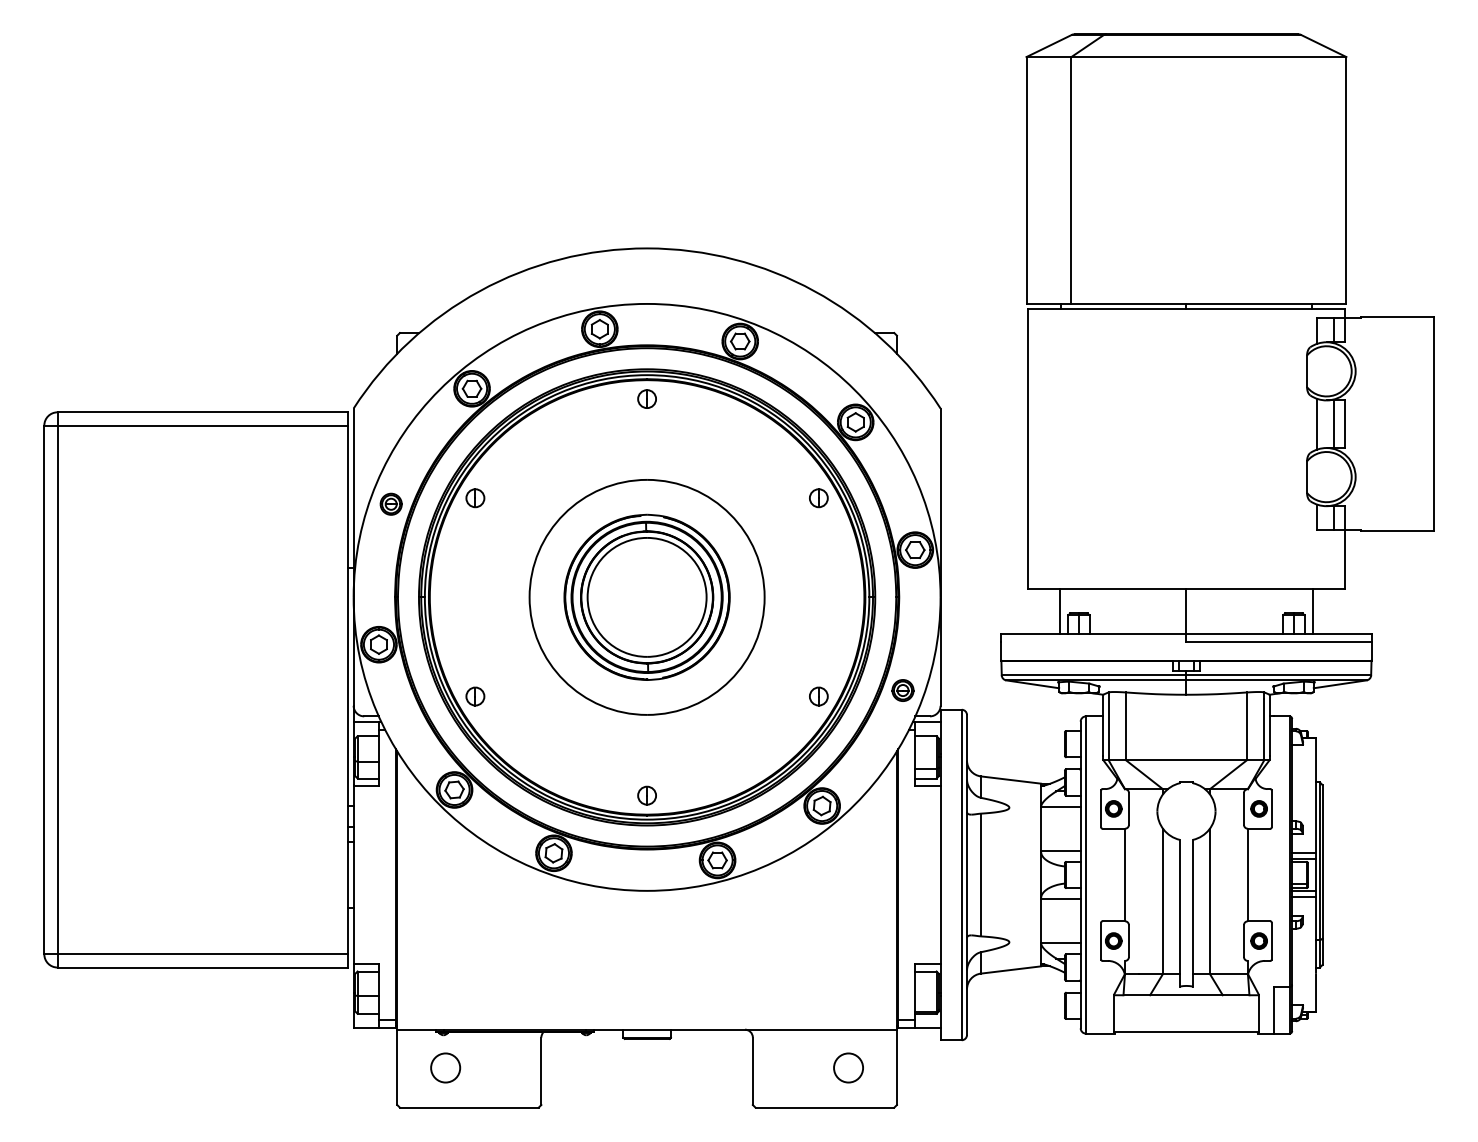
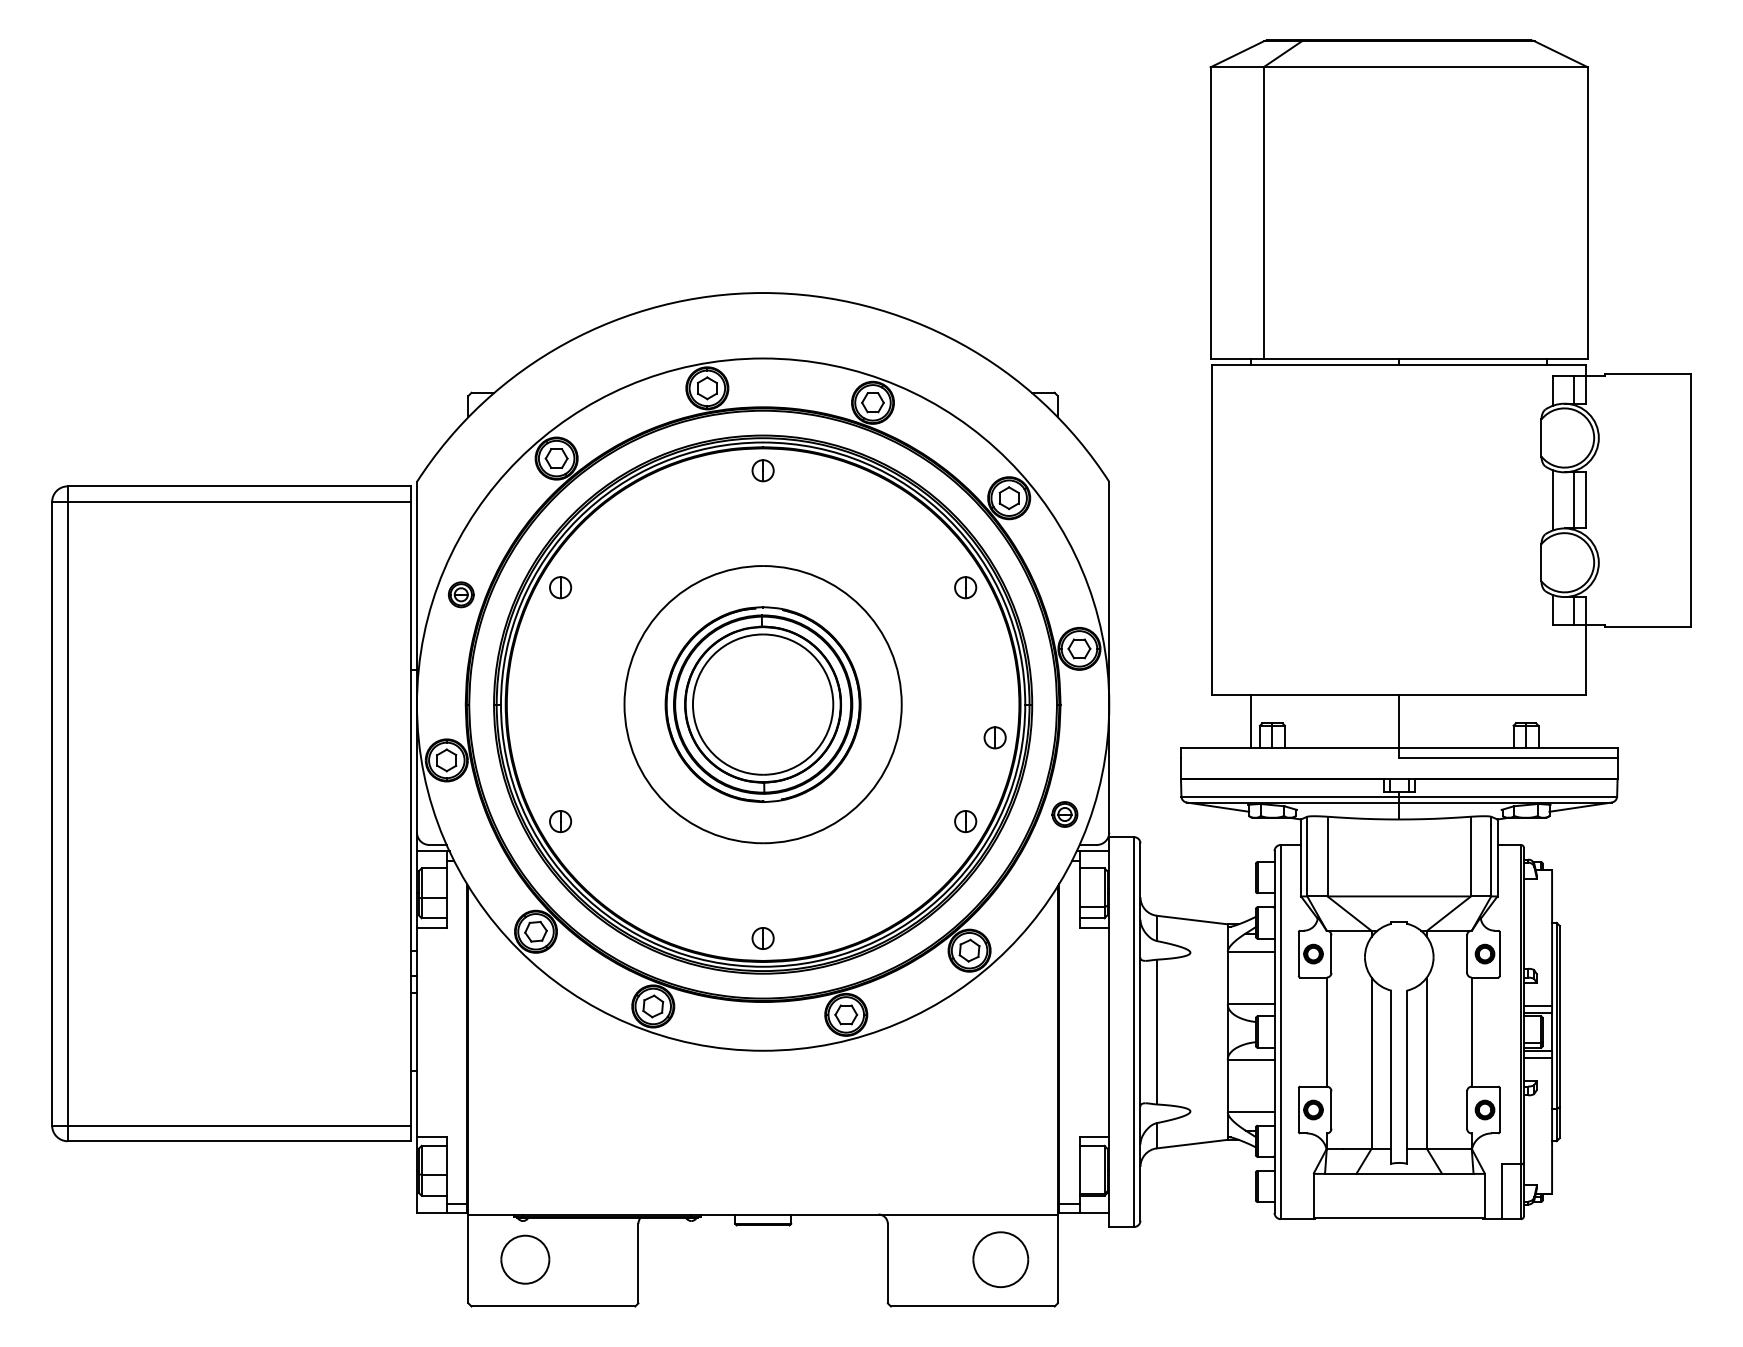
line: (1312, 611) -> (1547, 721), removed
part: (843, 625) -> (994, 737), added
part: (445, 1067) -> (525, 1259), size x1.4
part: (848, 1067) -> (1000, 1259), size x1.6

